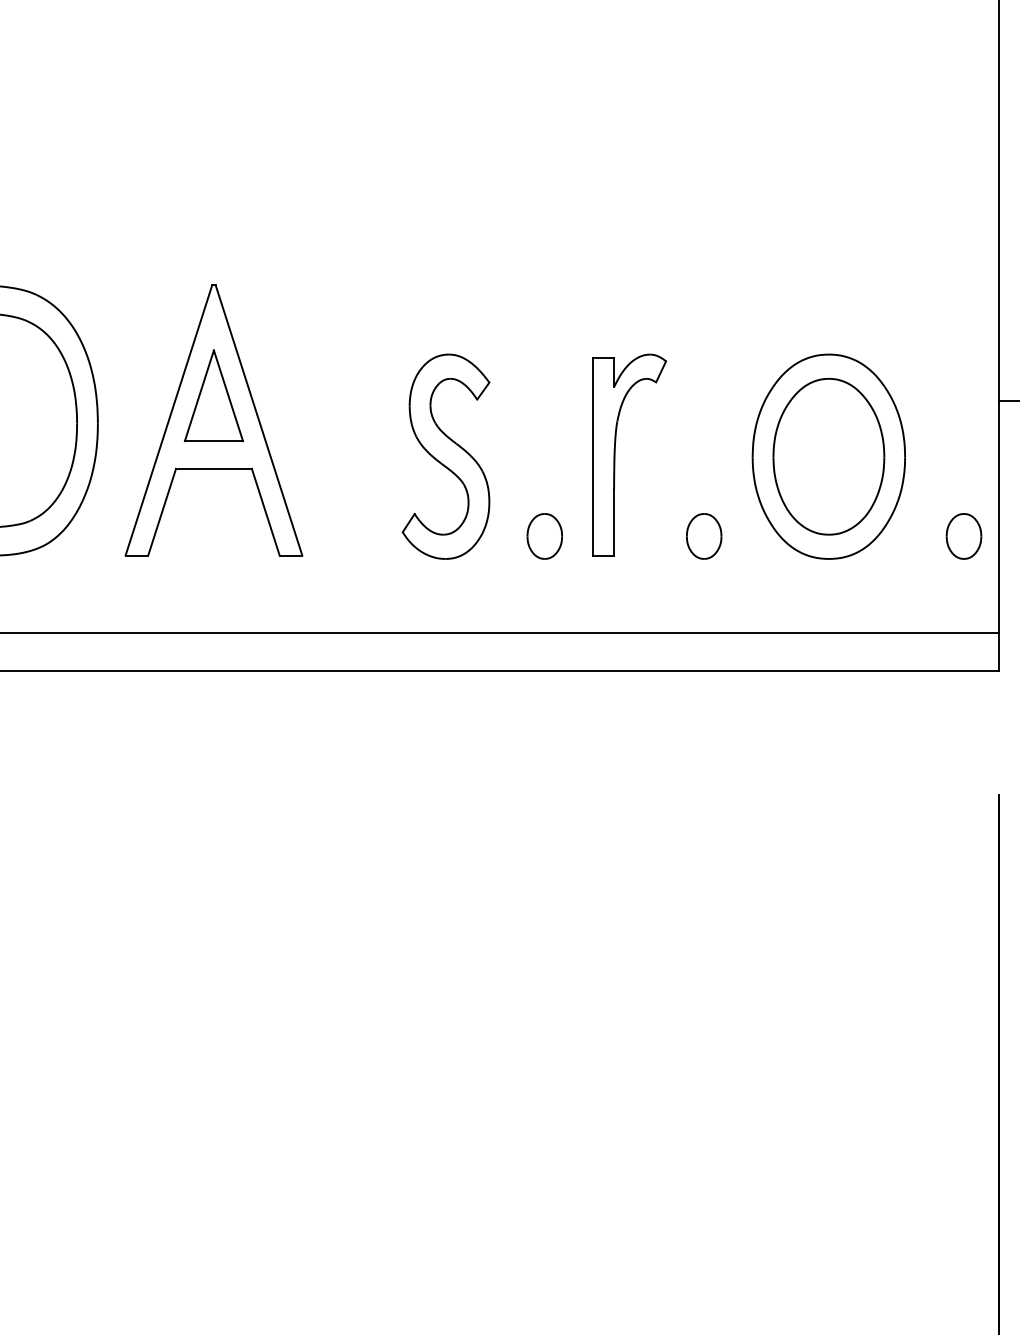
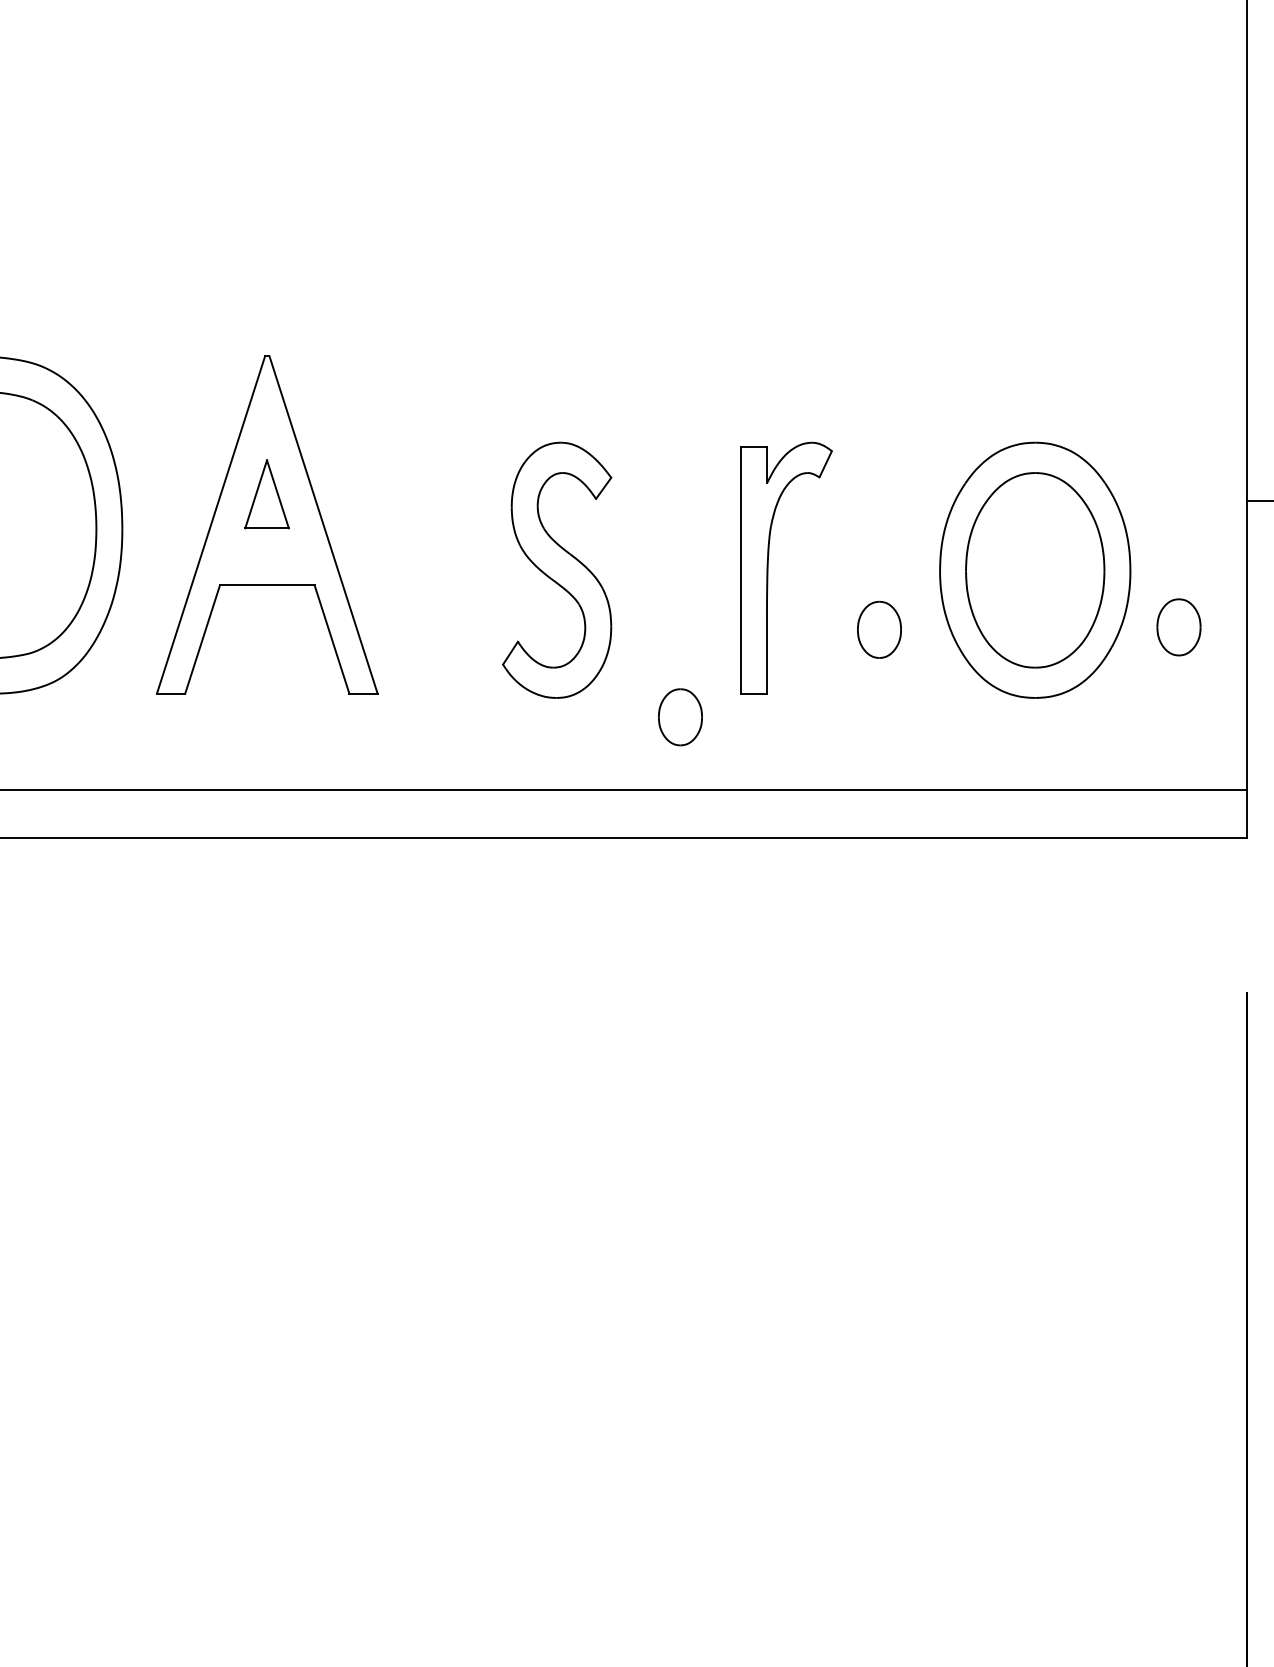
part: (213, 395) -> (266, 493), size x0.6
part: (544, 536) -> (680, 717), moved
part: (704, 536) -> (879, 629), moved
part: (963, 536) -> (1178, 627), moved

